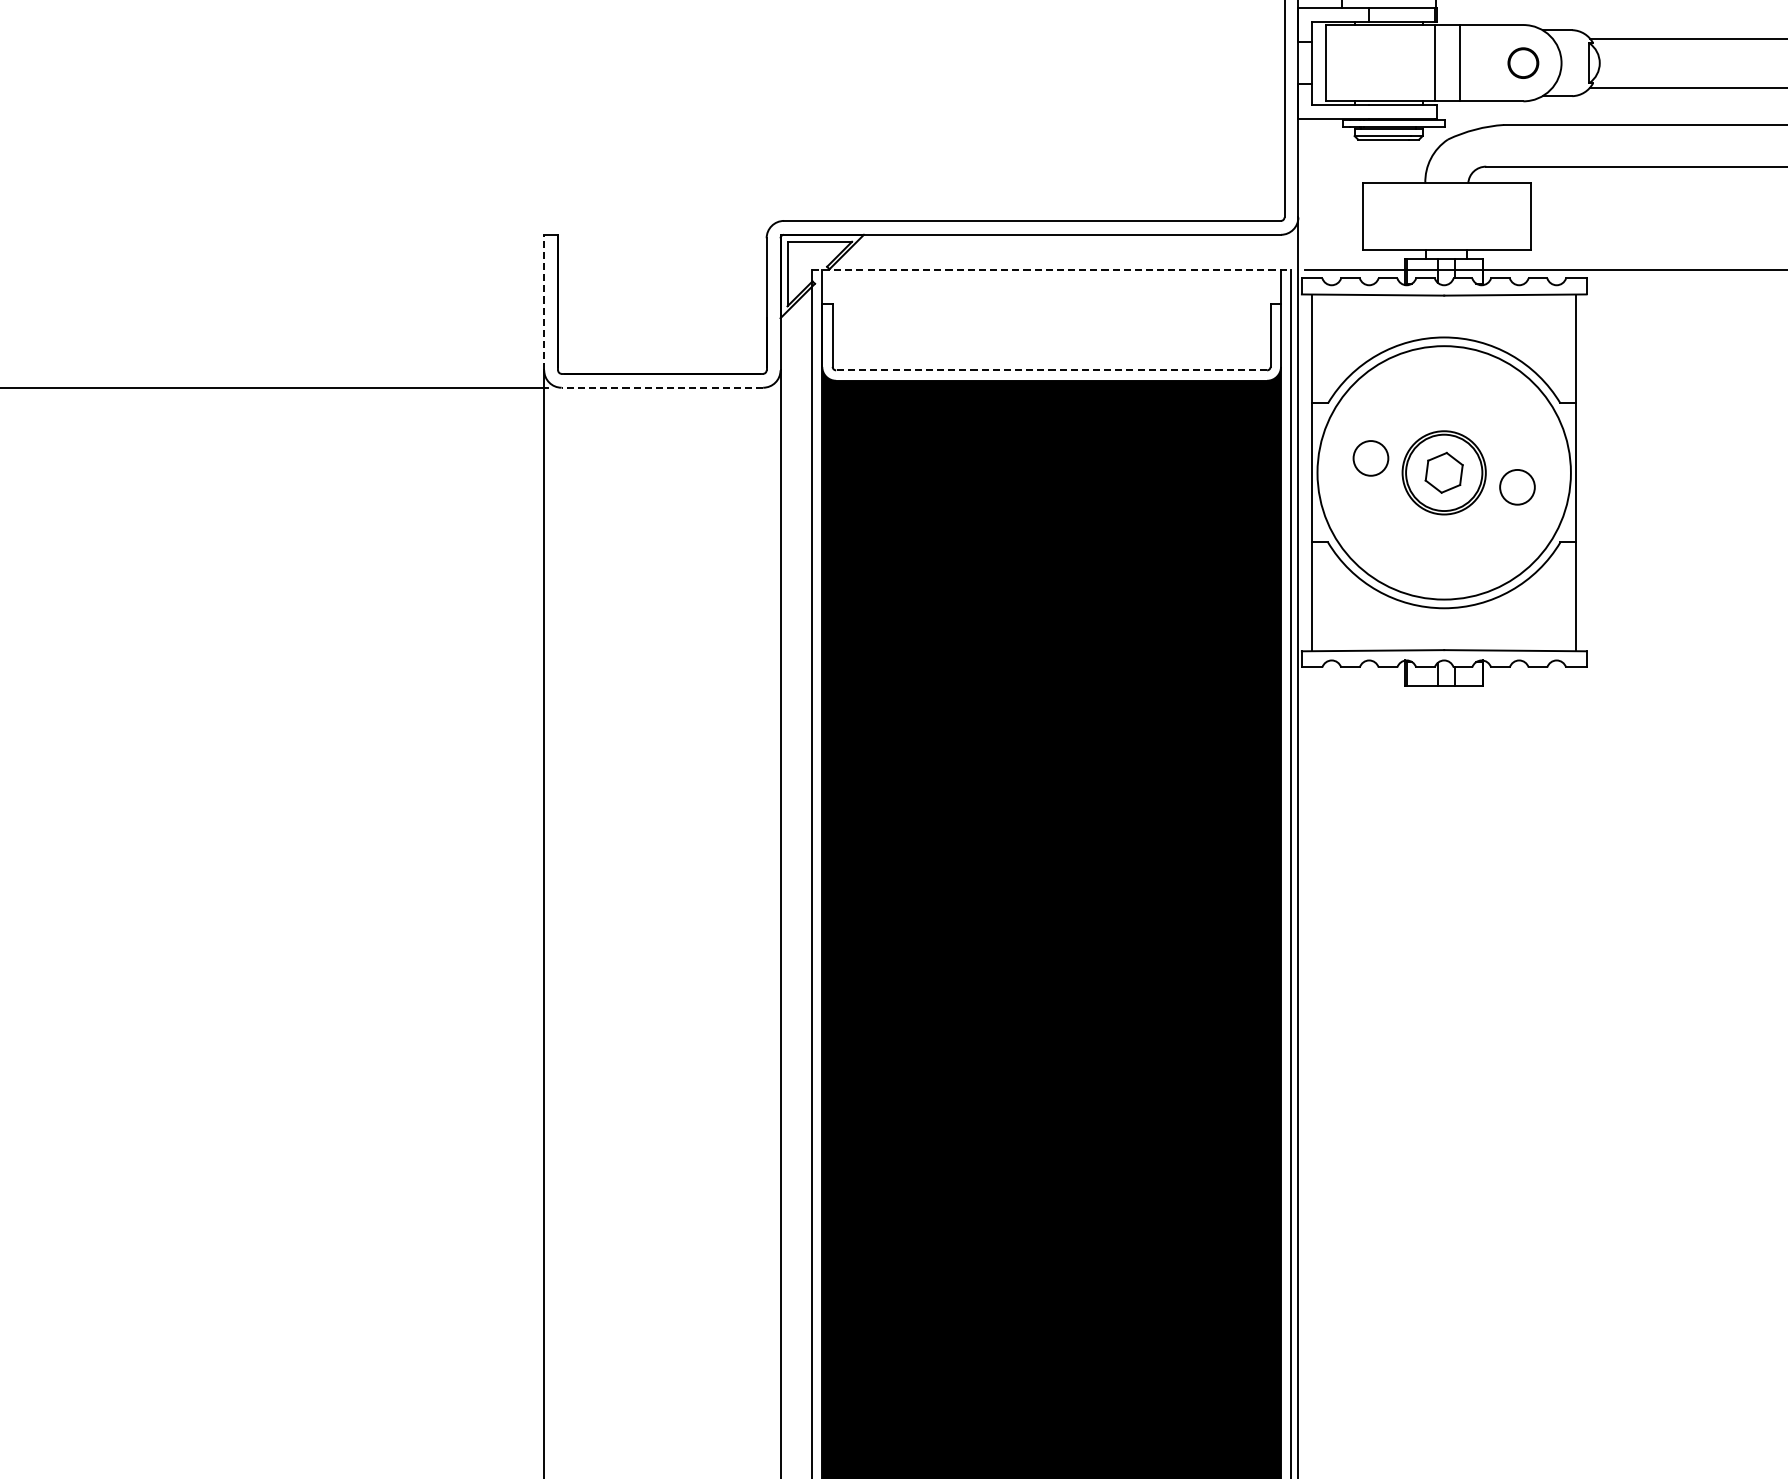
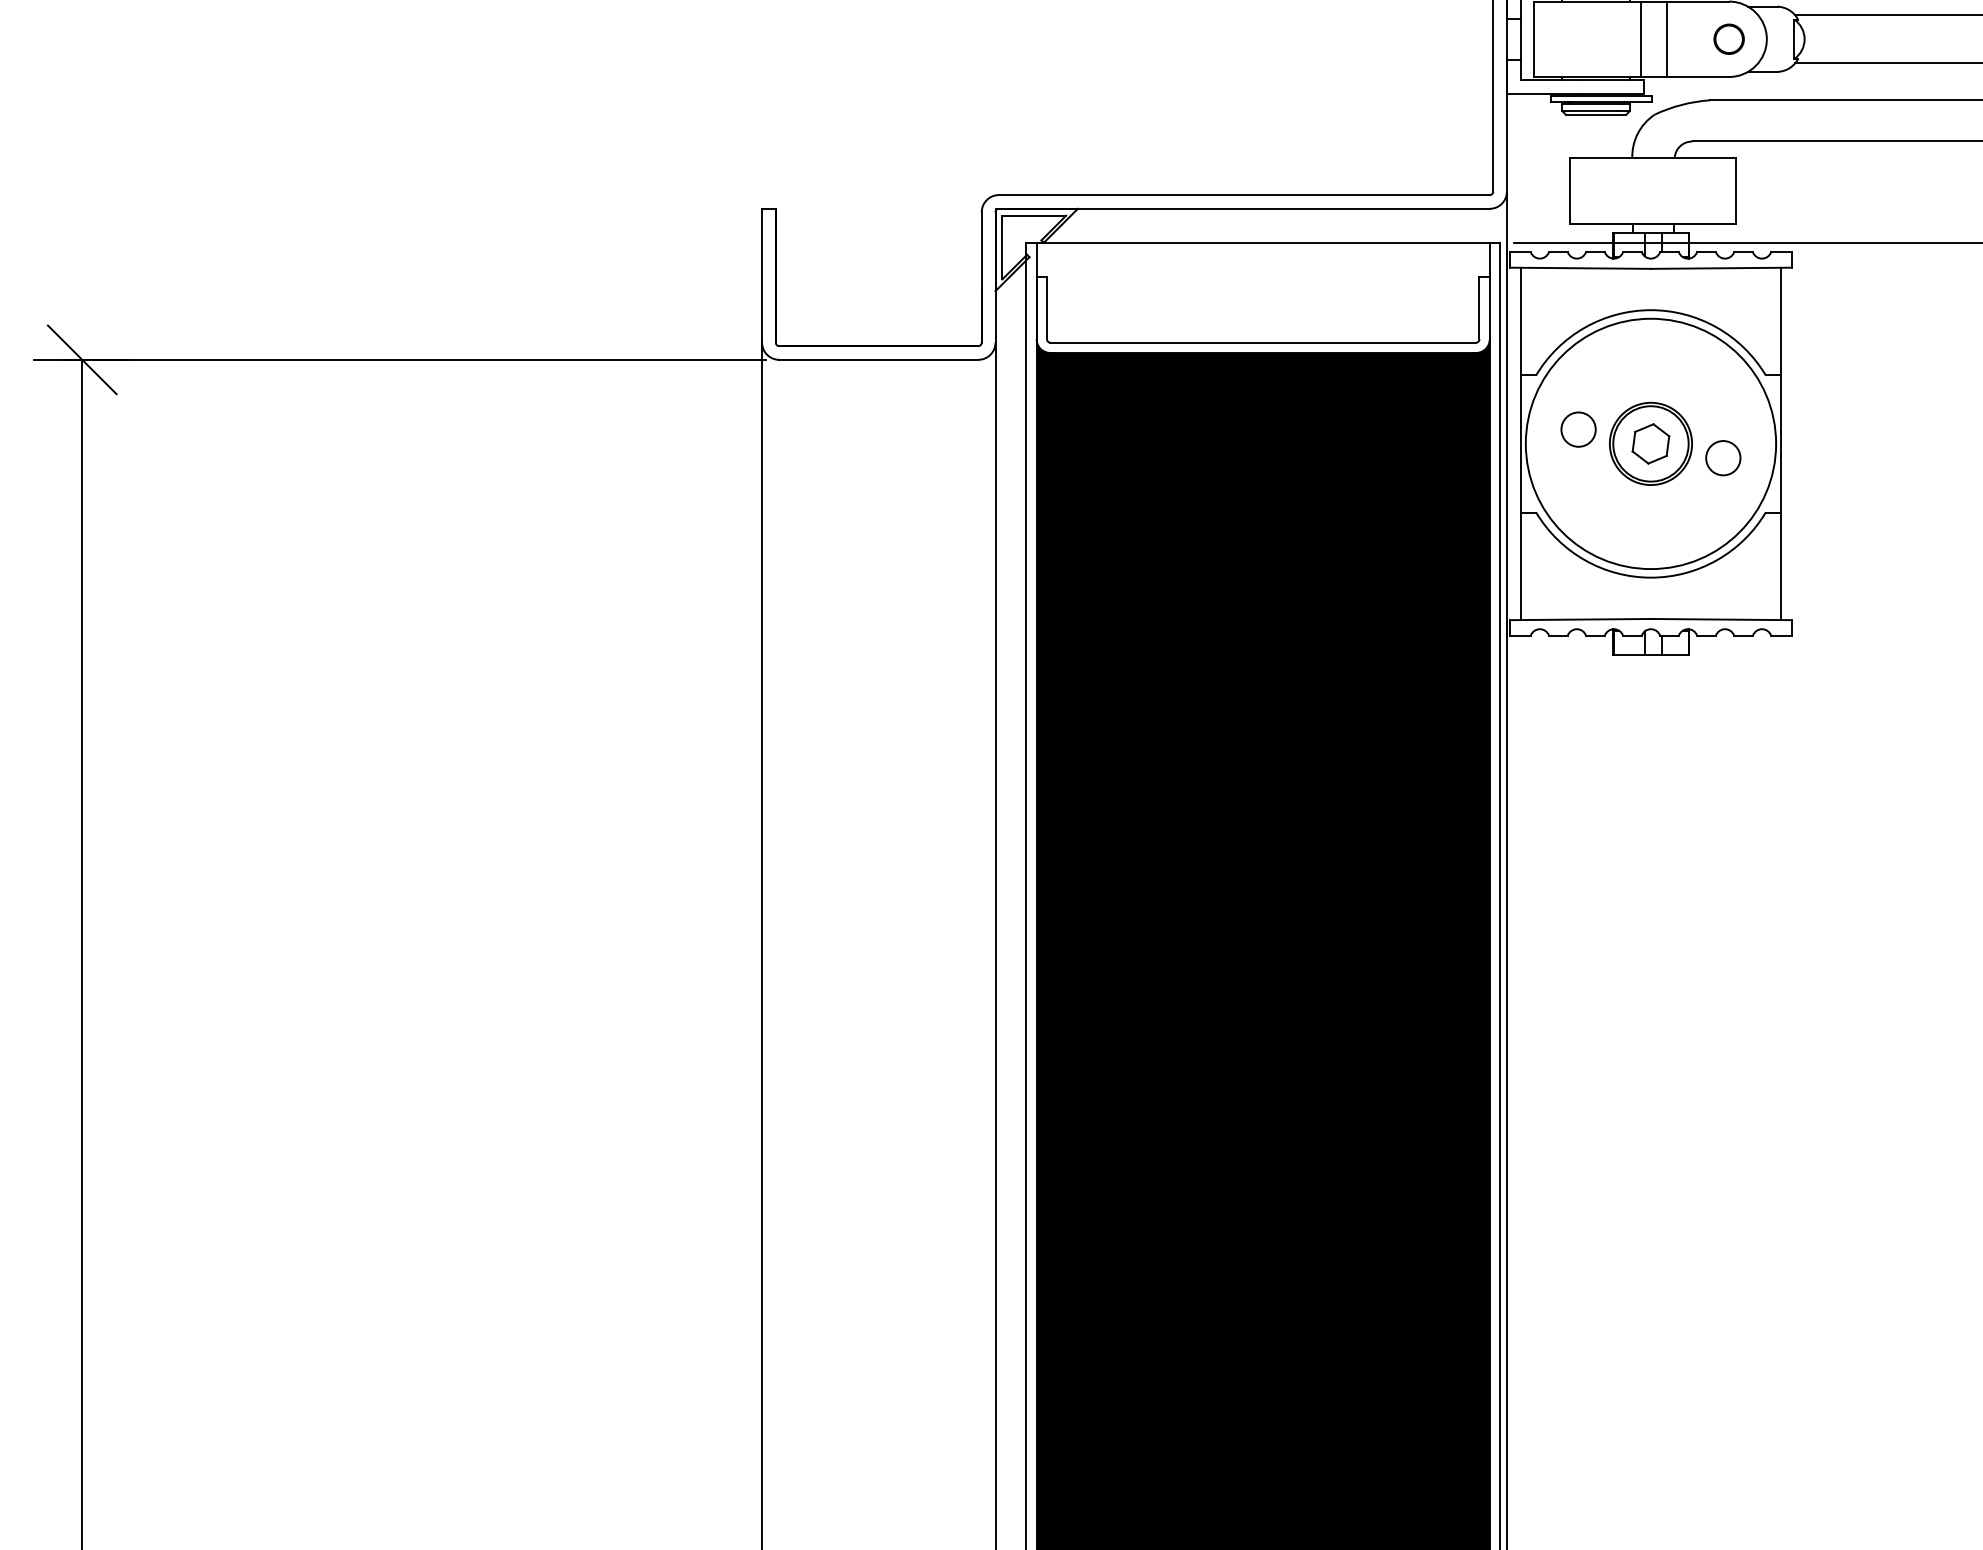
line: (1051, 269) -> (1263, 243), dashed -> solid
line: (544, 302) -> (762, 275), dashed -> solid
line: (1051, 370) -> (1263, 342), dashed -> solid
line: (662, 387) -> (878, 359), dashed -> solid

